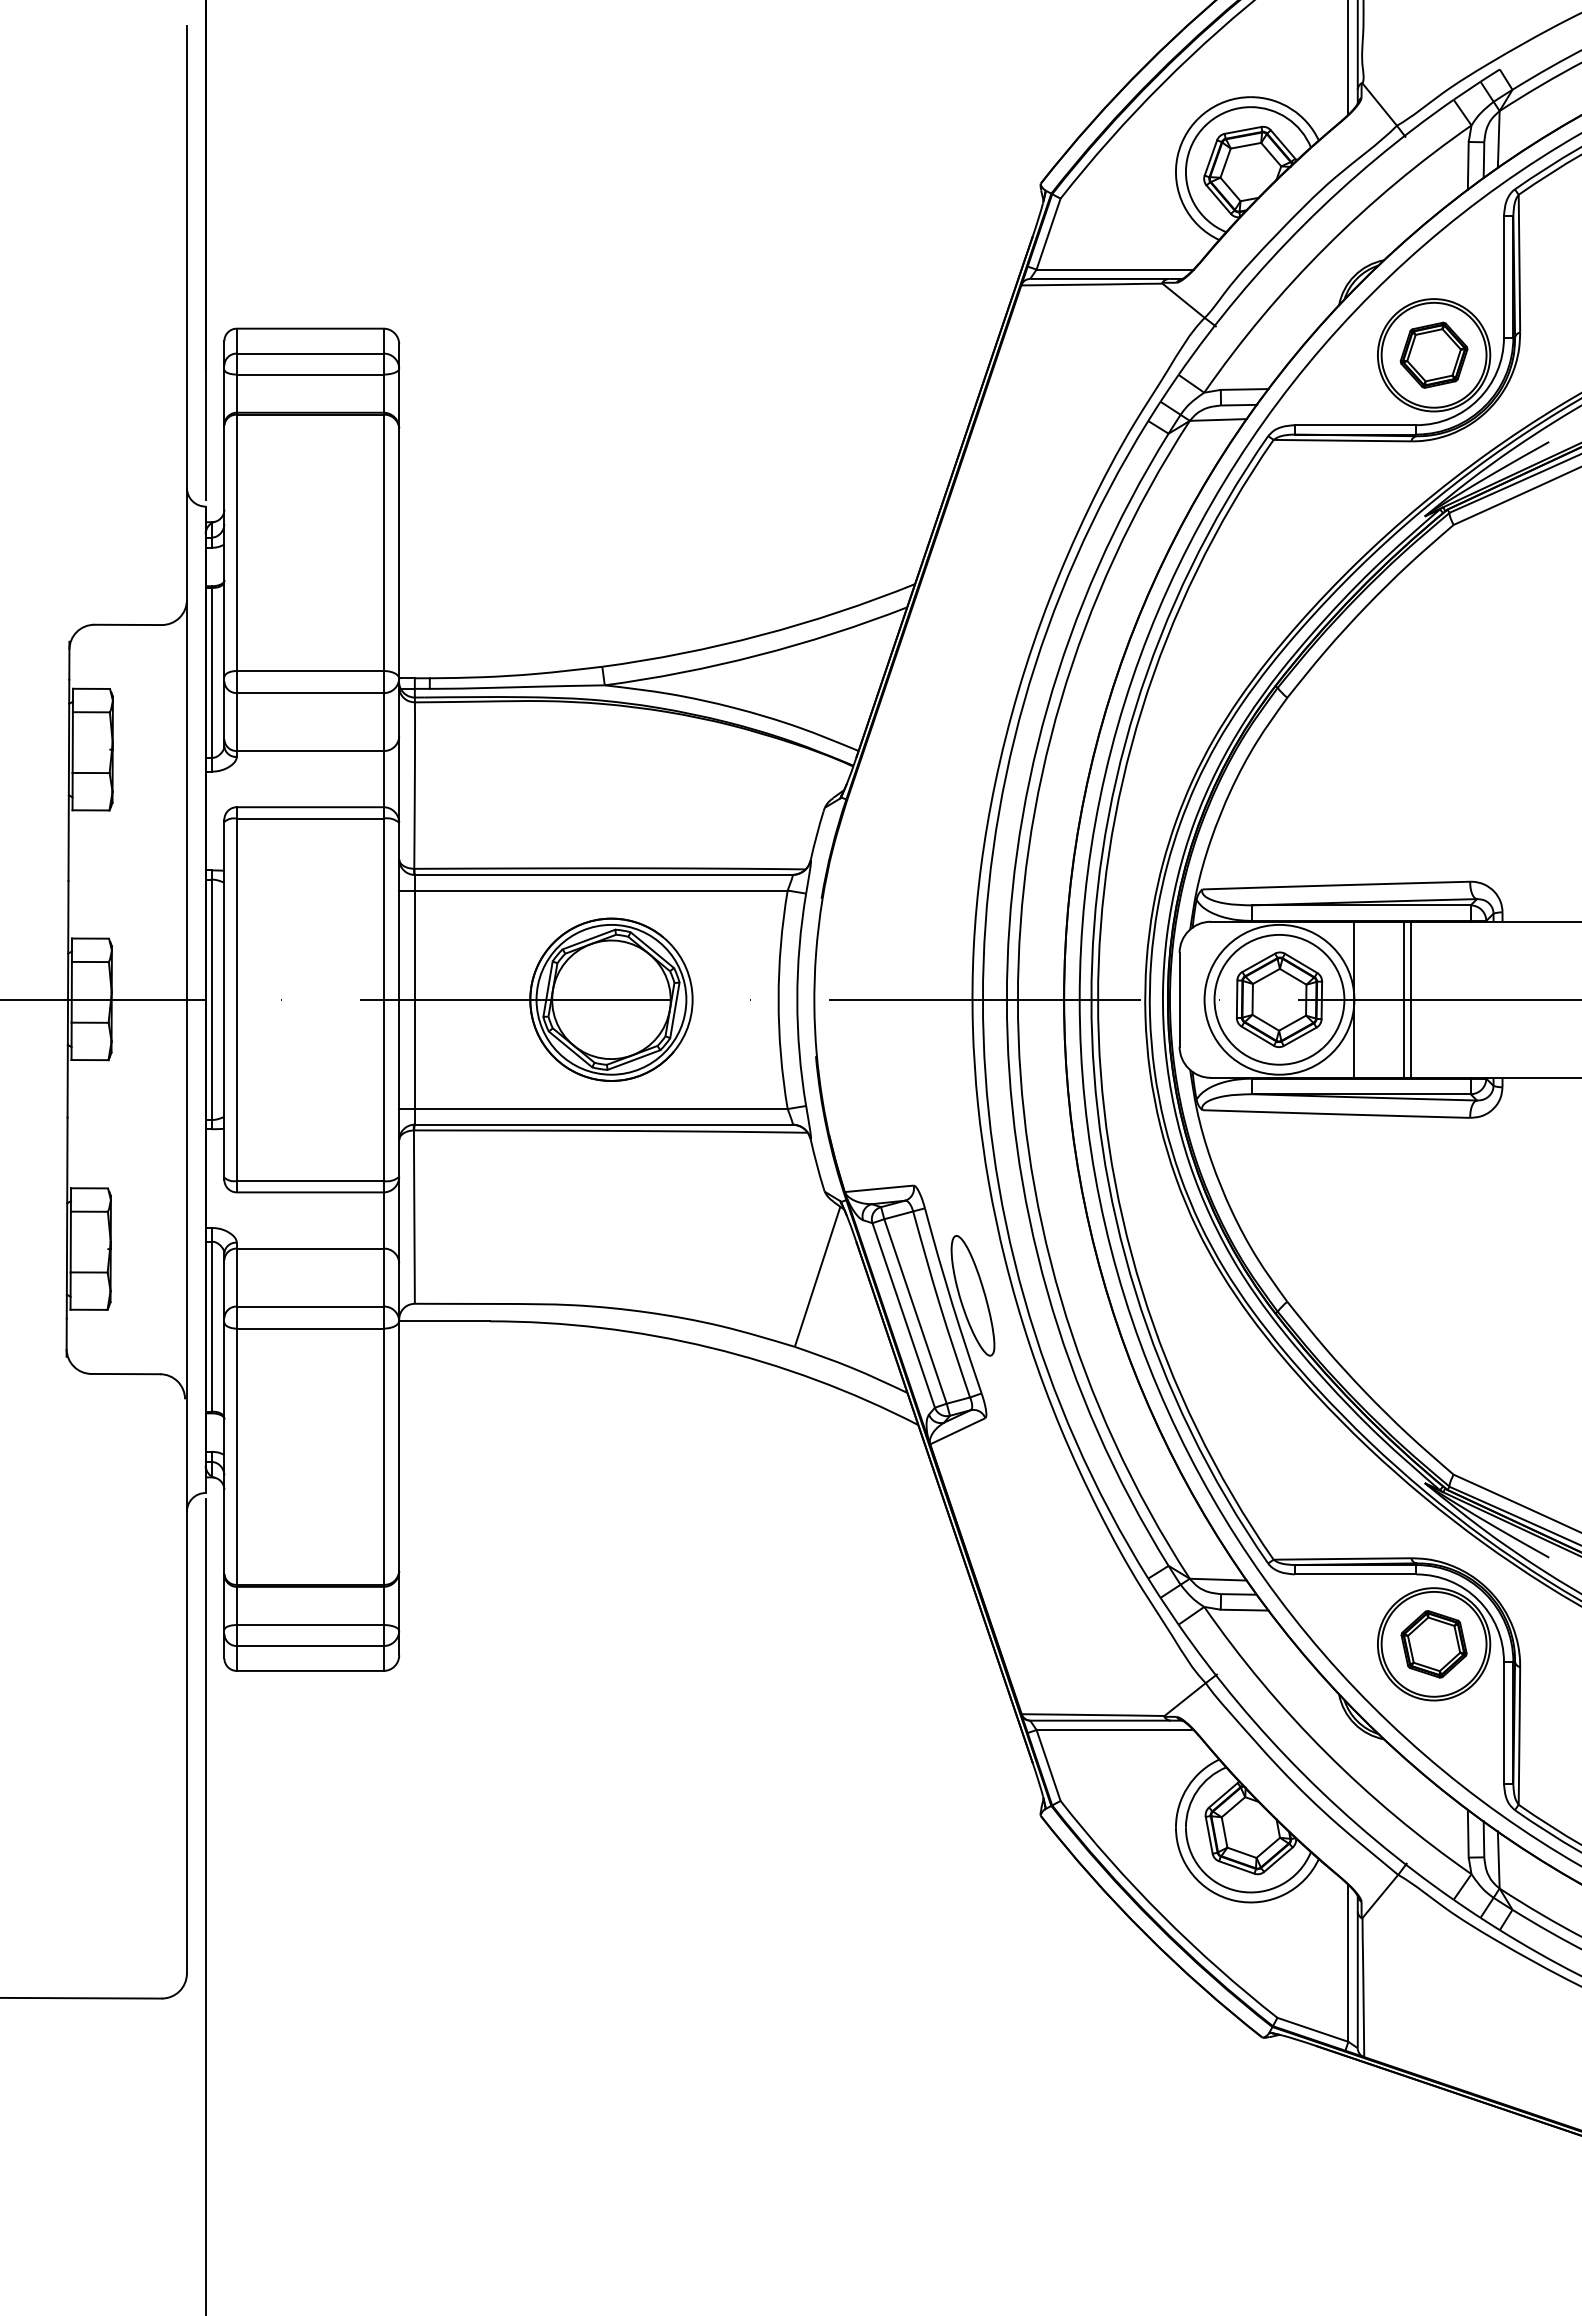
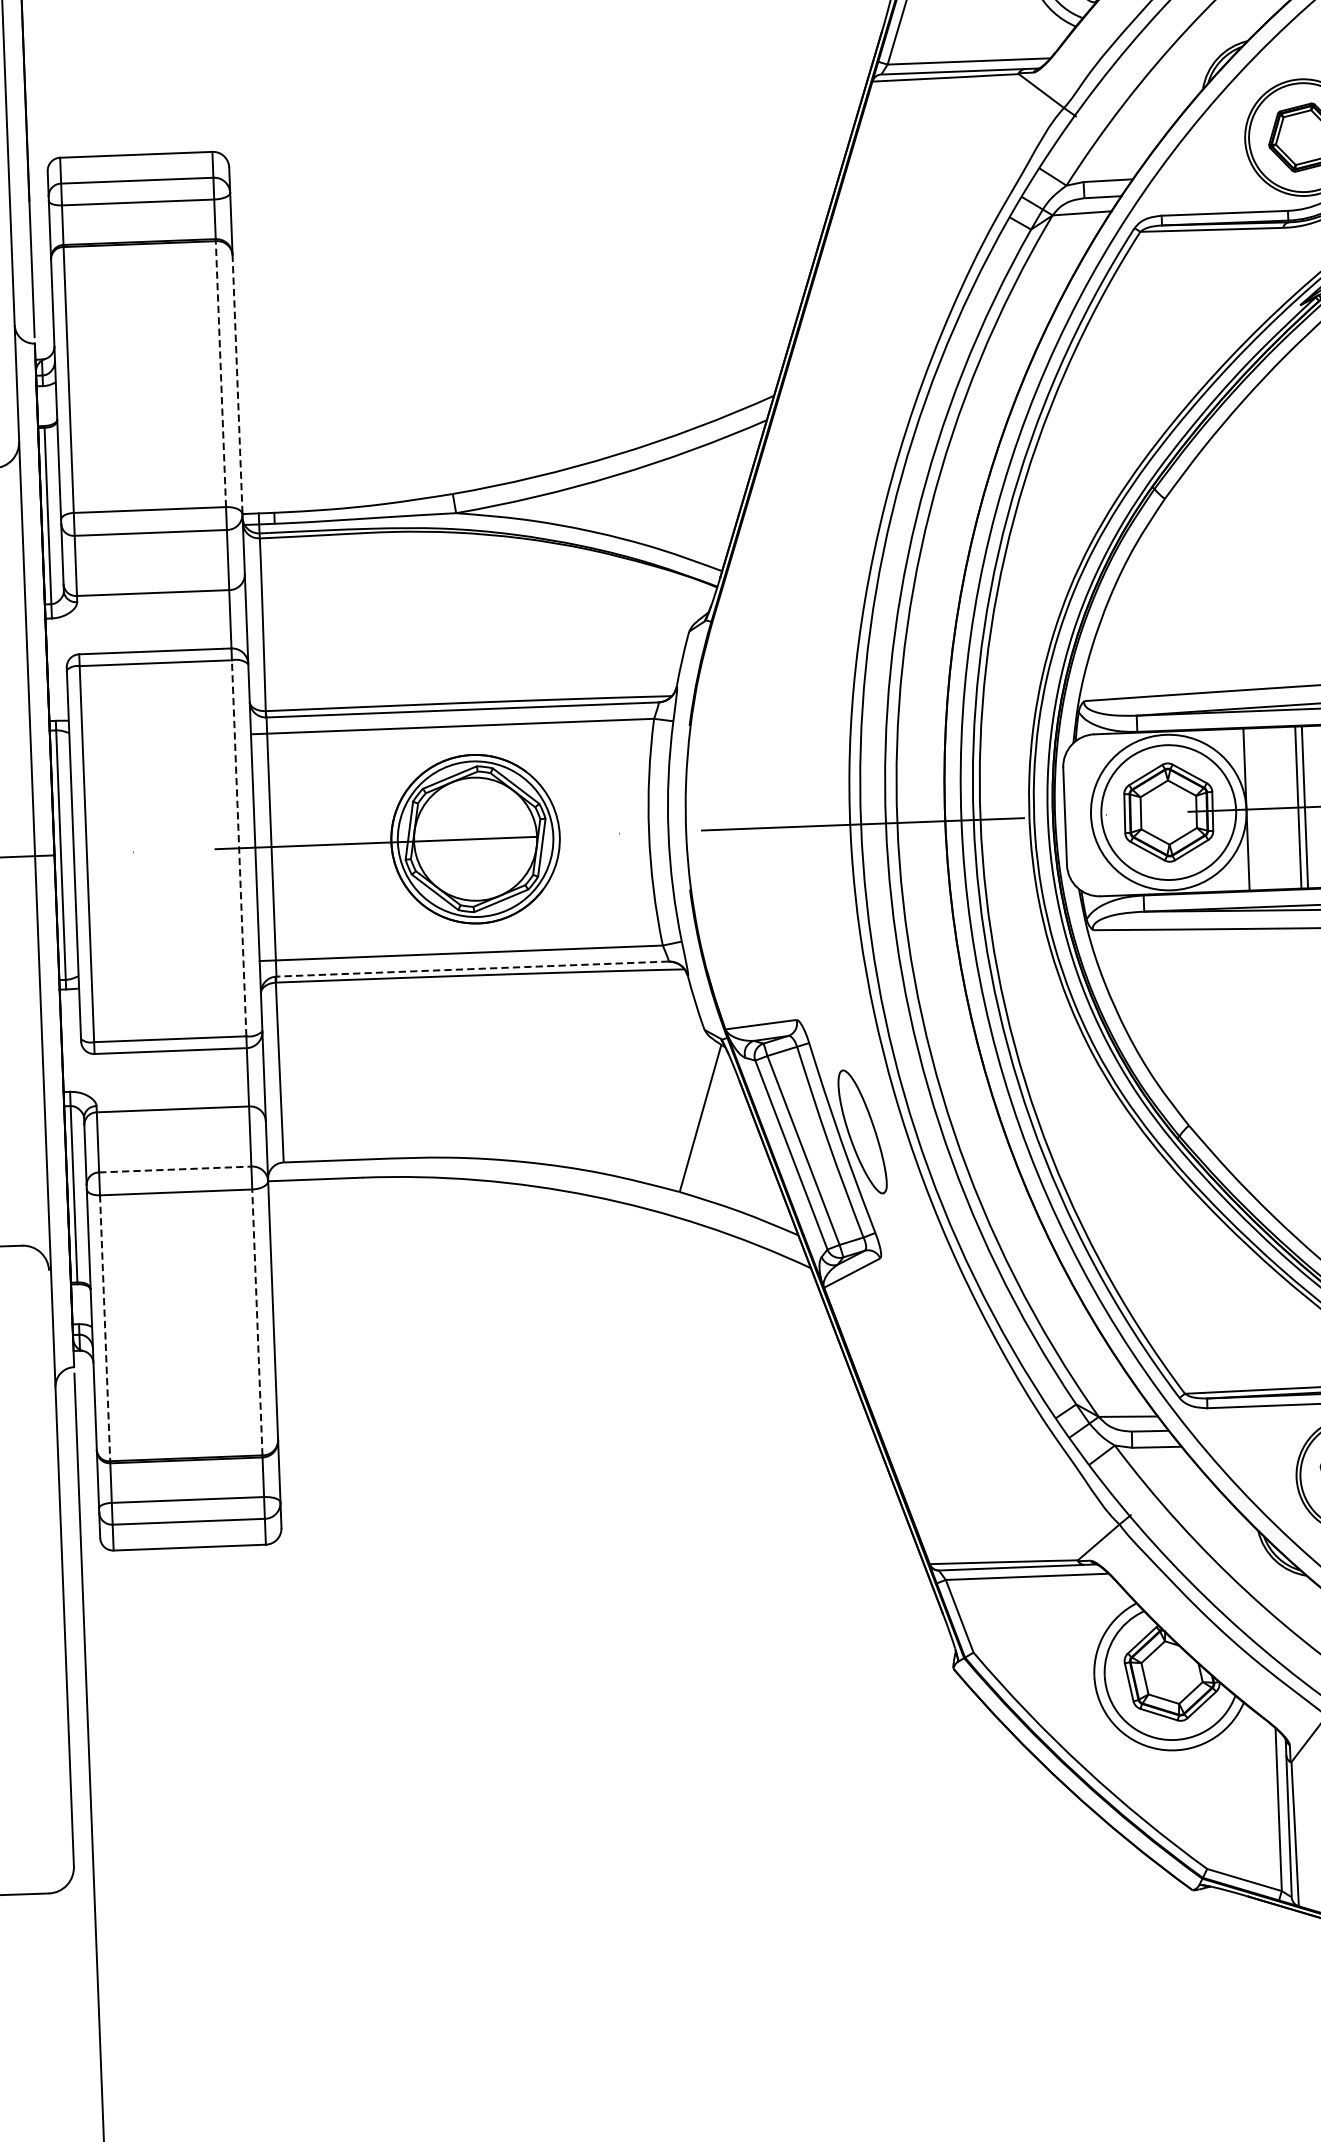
line: (383, 542) -> (220, 373), solid -> dashed
line: (399, 553) -> (237, 384), solid -> dashed
line: (383, 999) -> (239, 847), solid -> dashed
line: (603, 1124) -> (472, 968), solid -> dashed
line: (310, 1306) -> (175, 1169), solid -> dashed
line: (383, 1456) -> (257, 1322), solid -> dashed
line: (236, 1457) -> (104, 1329), solid -> dashed

